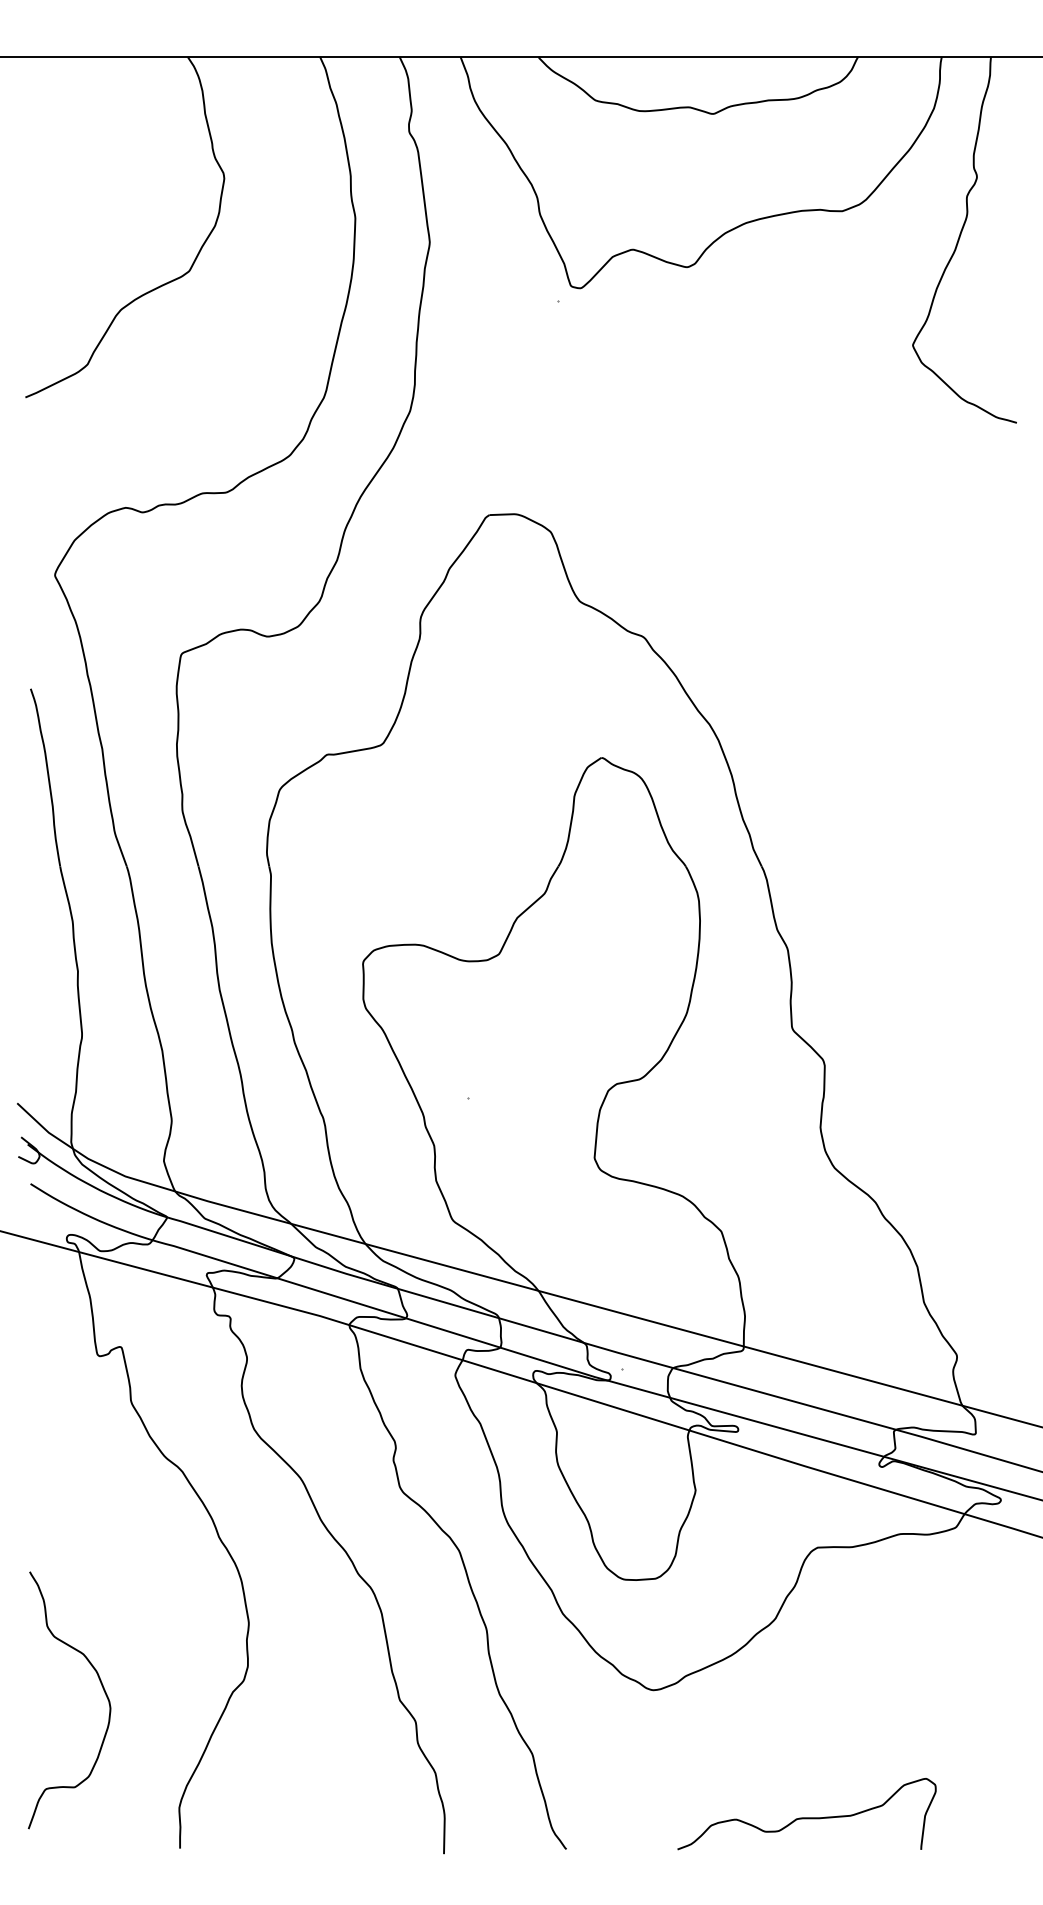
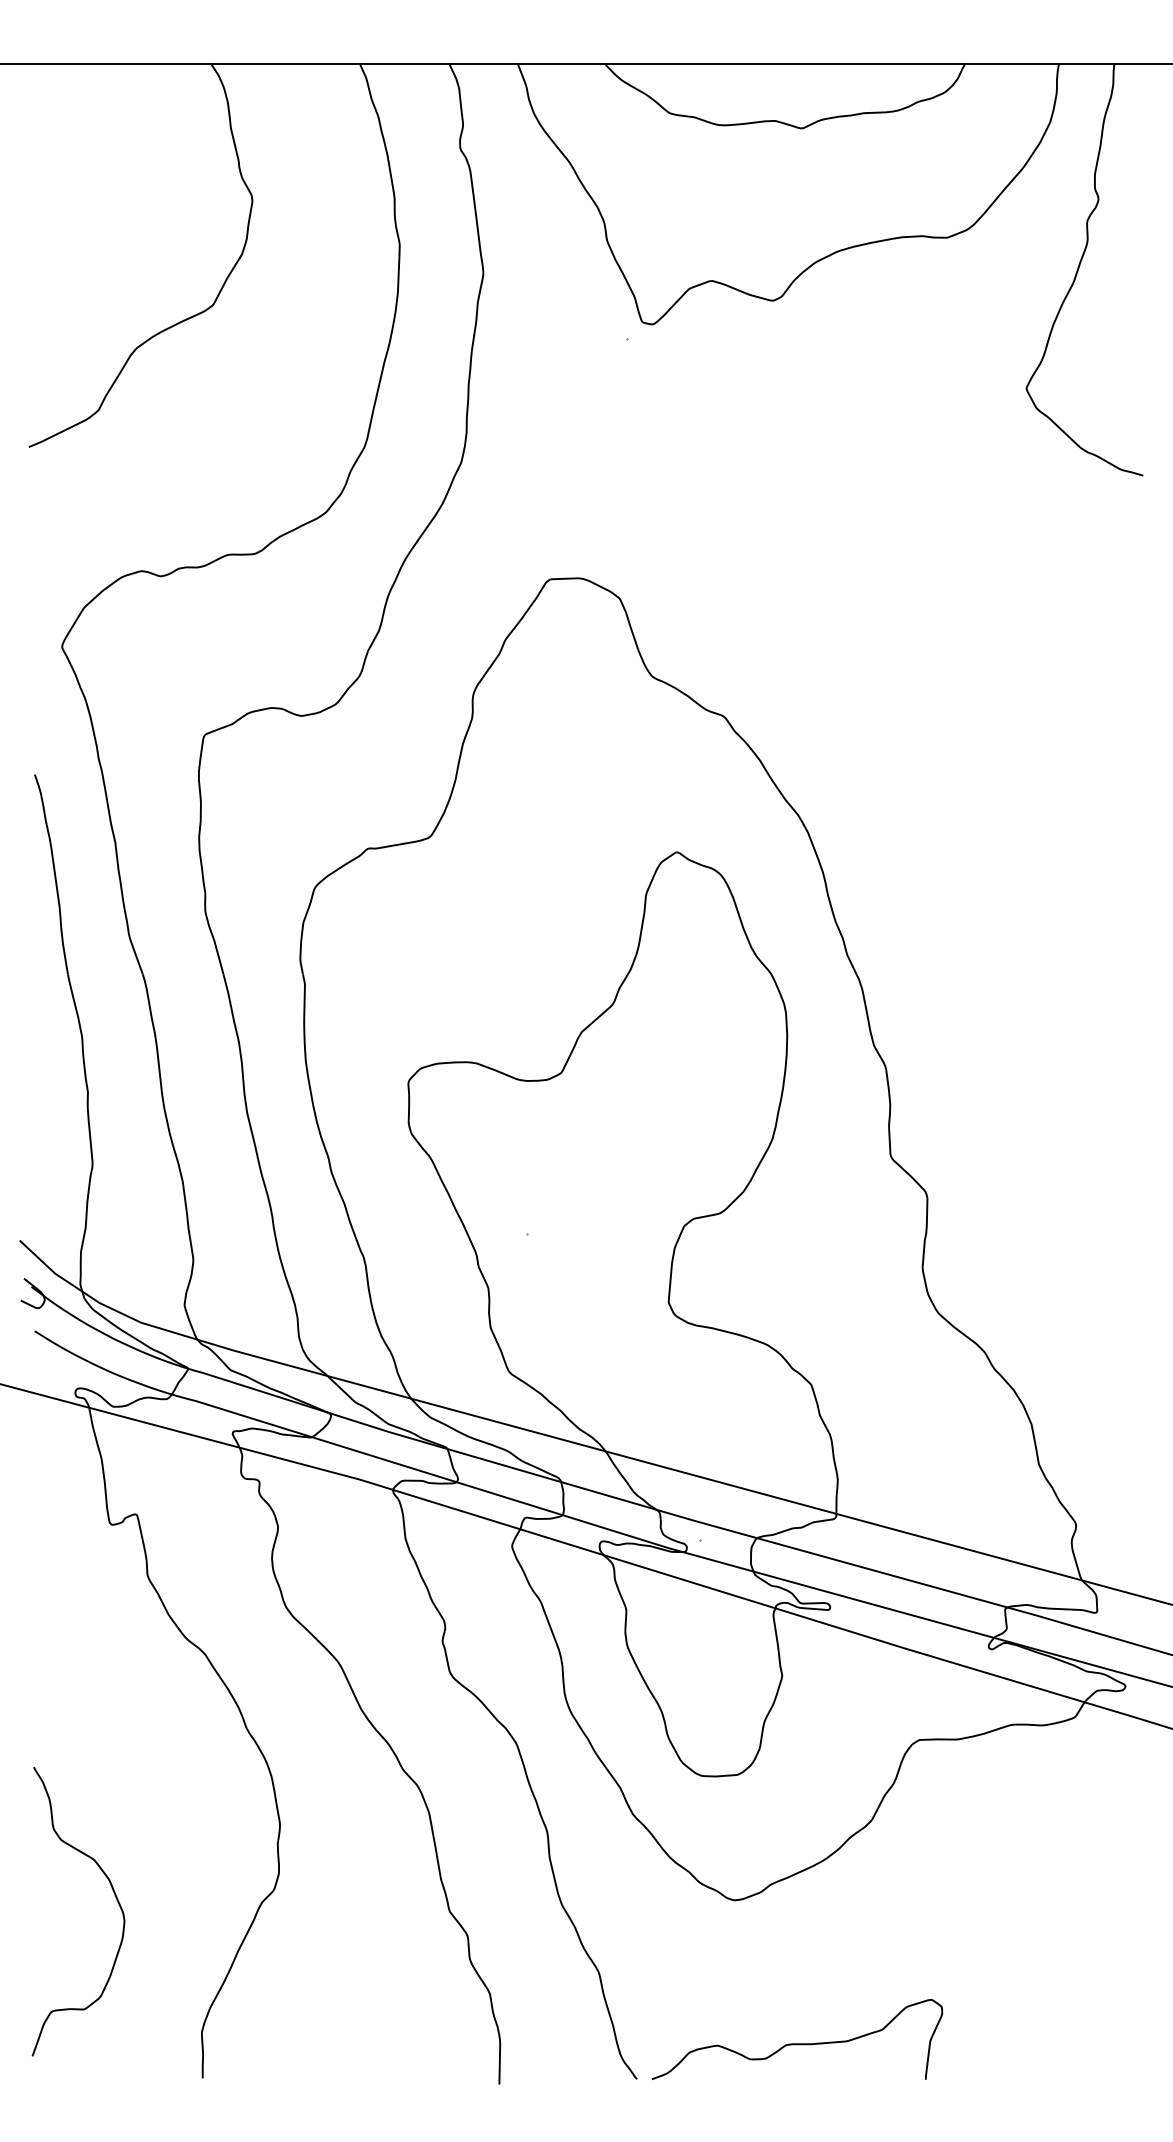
curve: (807, 1817) -> (797, 2043), moved

